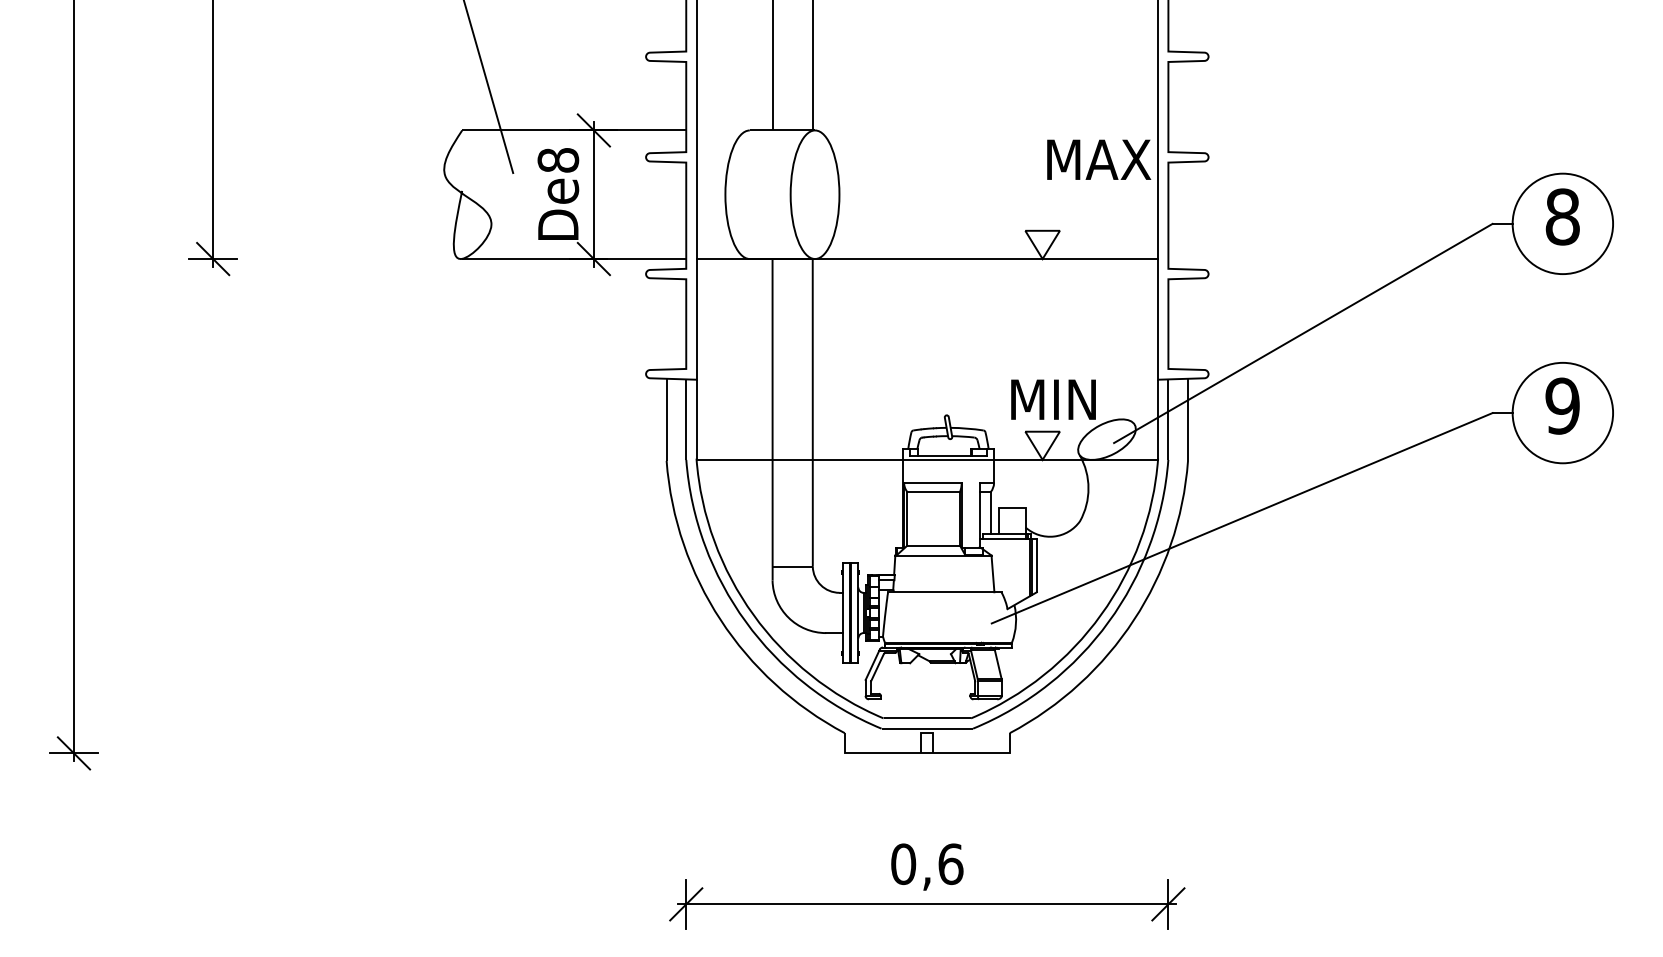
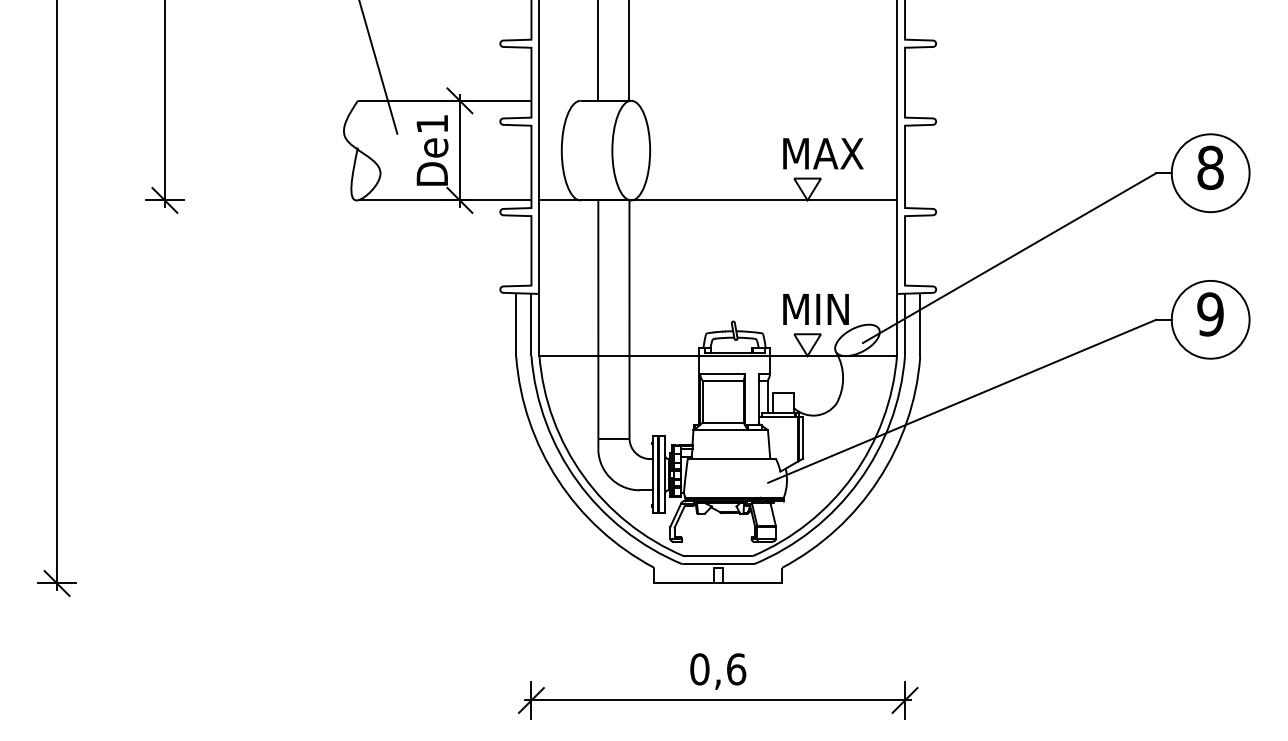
text: (1099, 159) -> (823, 153), moved
text: (558, 160) -> (432, 124), De8 -> De1

